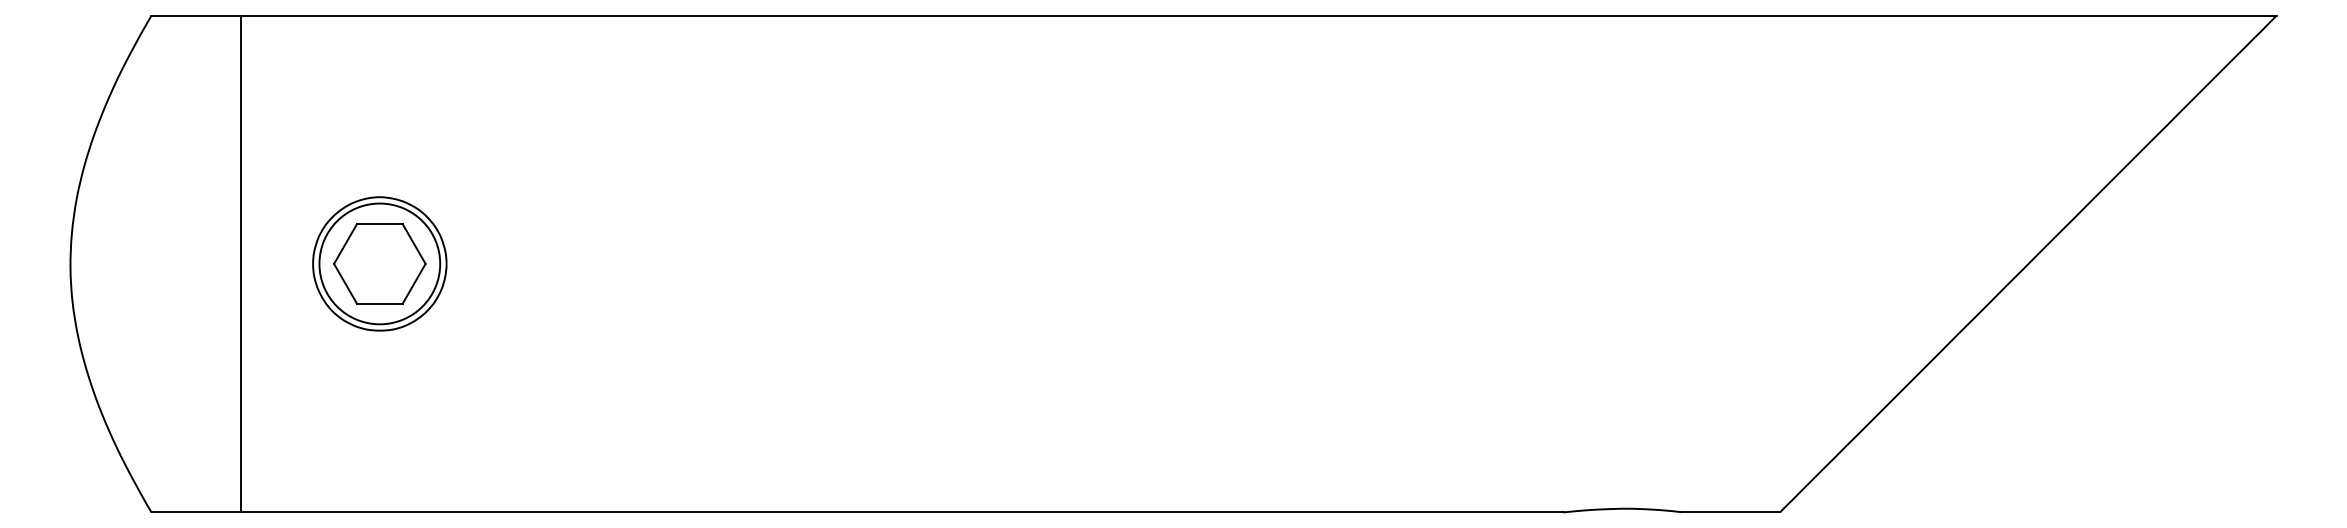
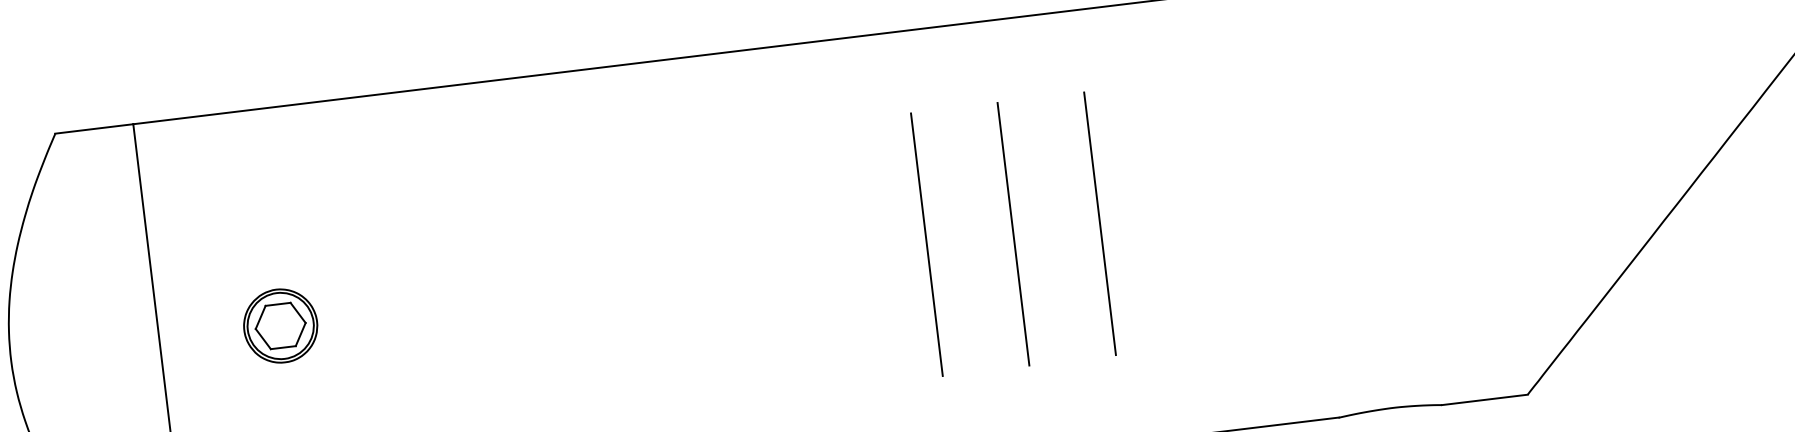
line: (1121, 260) -> (926, 244), added
line: (1220, 260) -> (1013, 234), added
line: (1320, 260) -> (1100, 223), added
part: (379, 263) -> (280, 325), size x0.62

